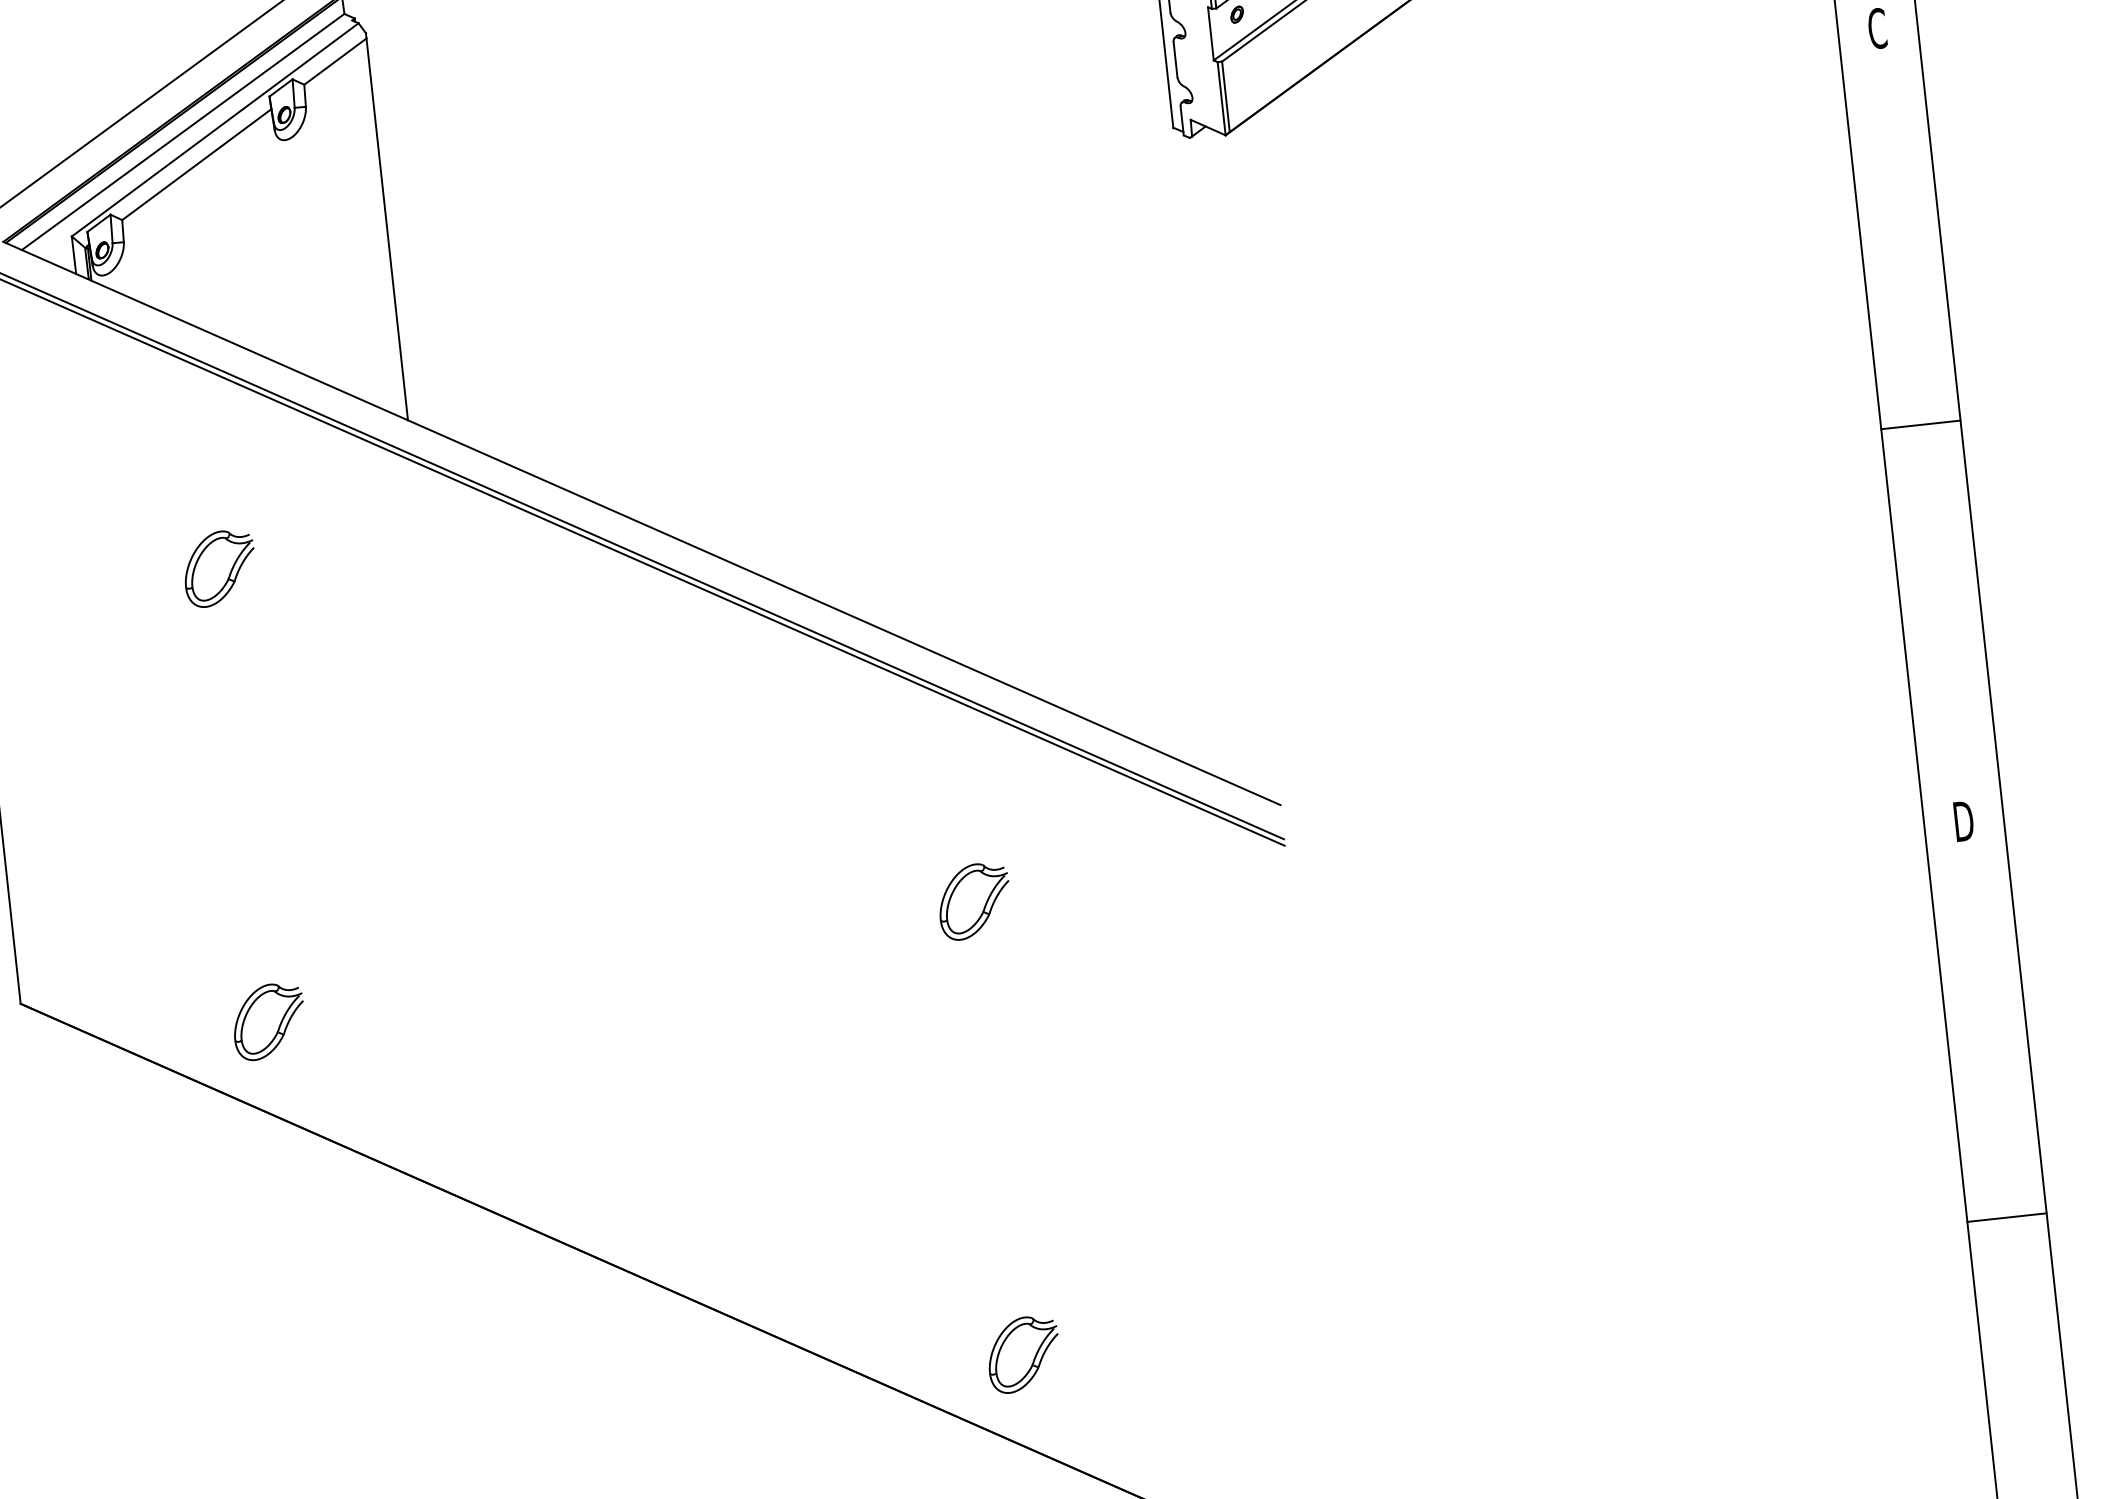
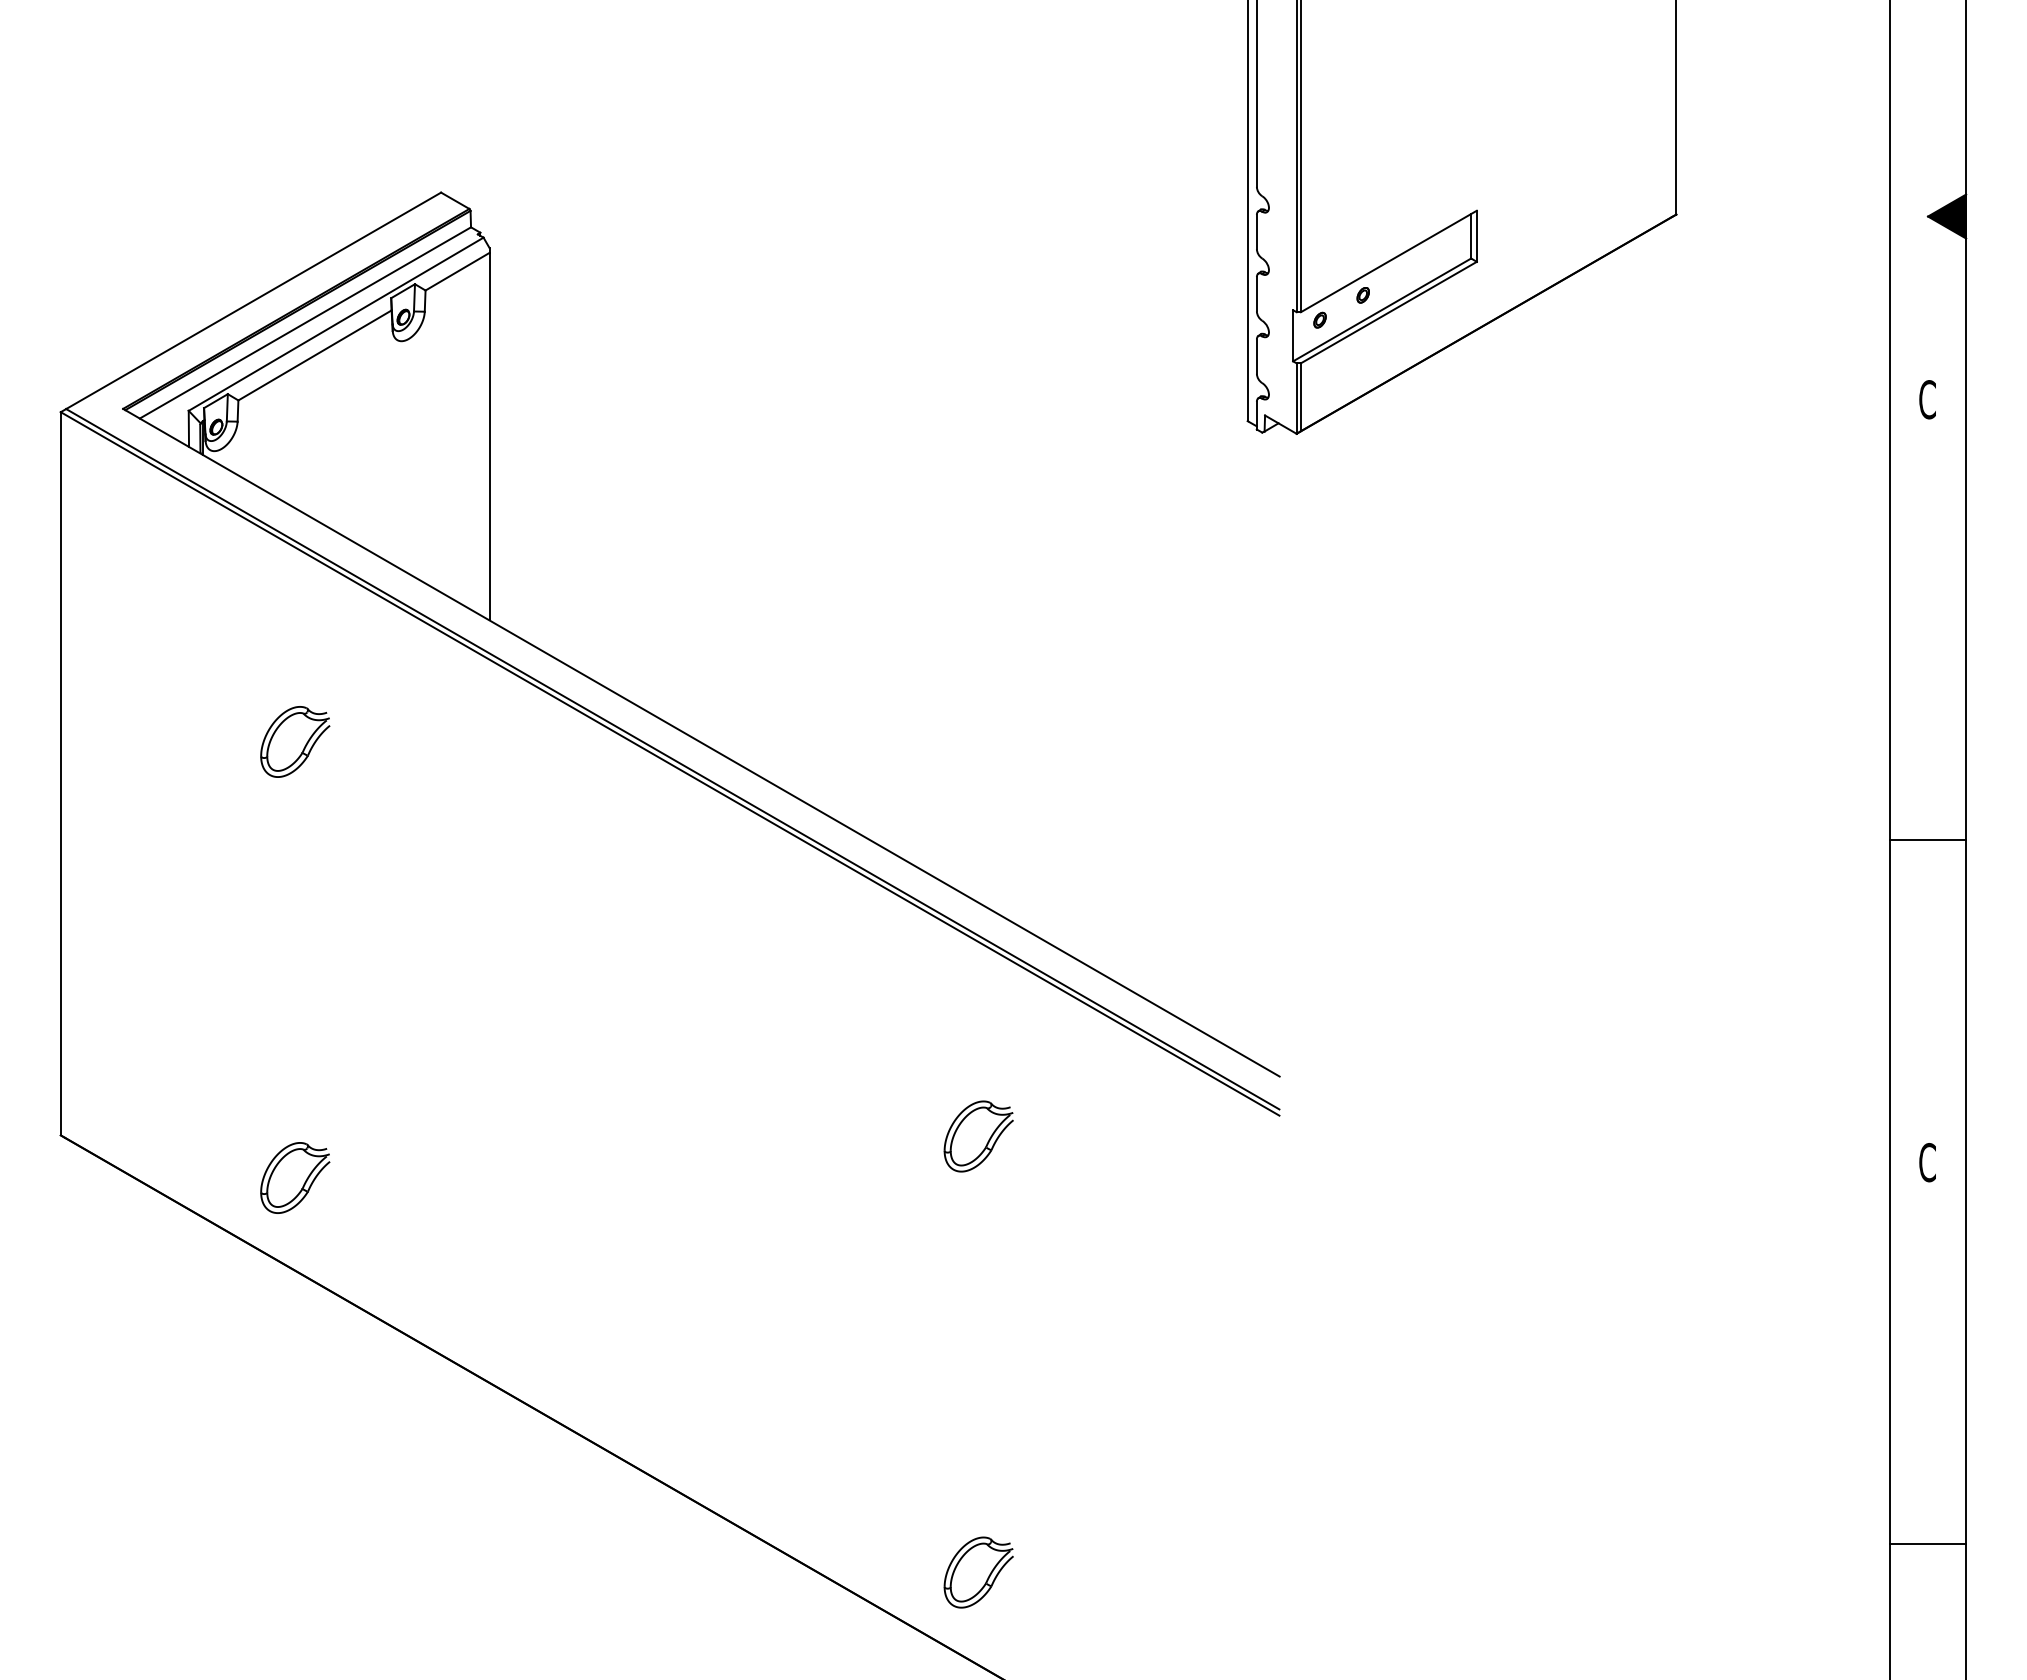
line: (1920, 425) -> (1927, 840), moved
text: (1963, 821) -> (1927, 1162), D -> C

